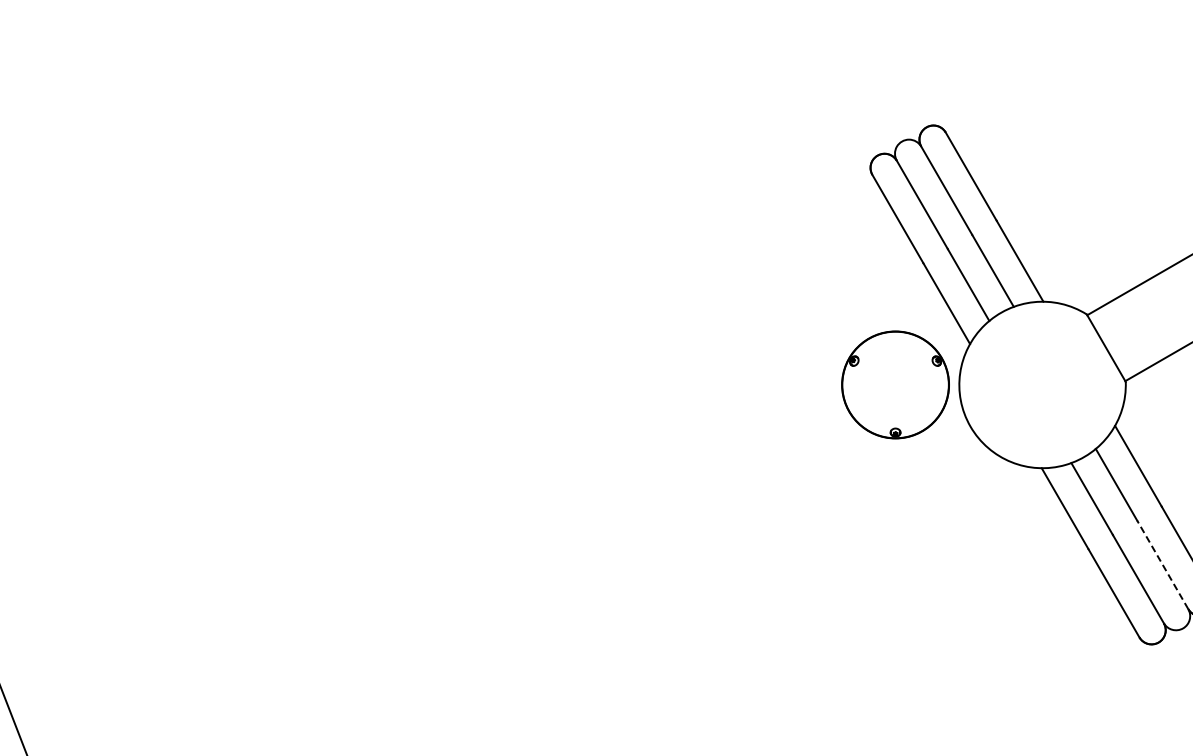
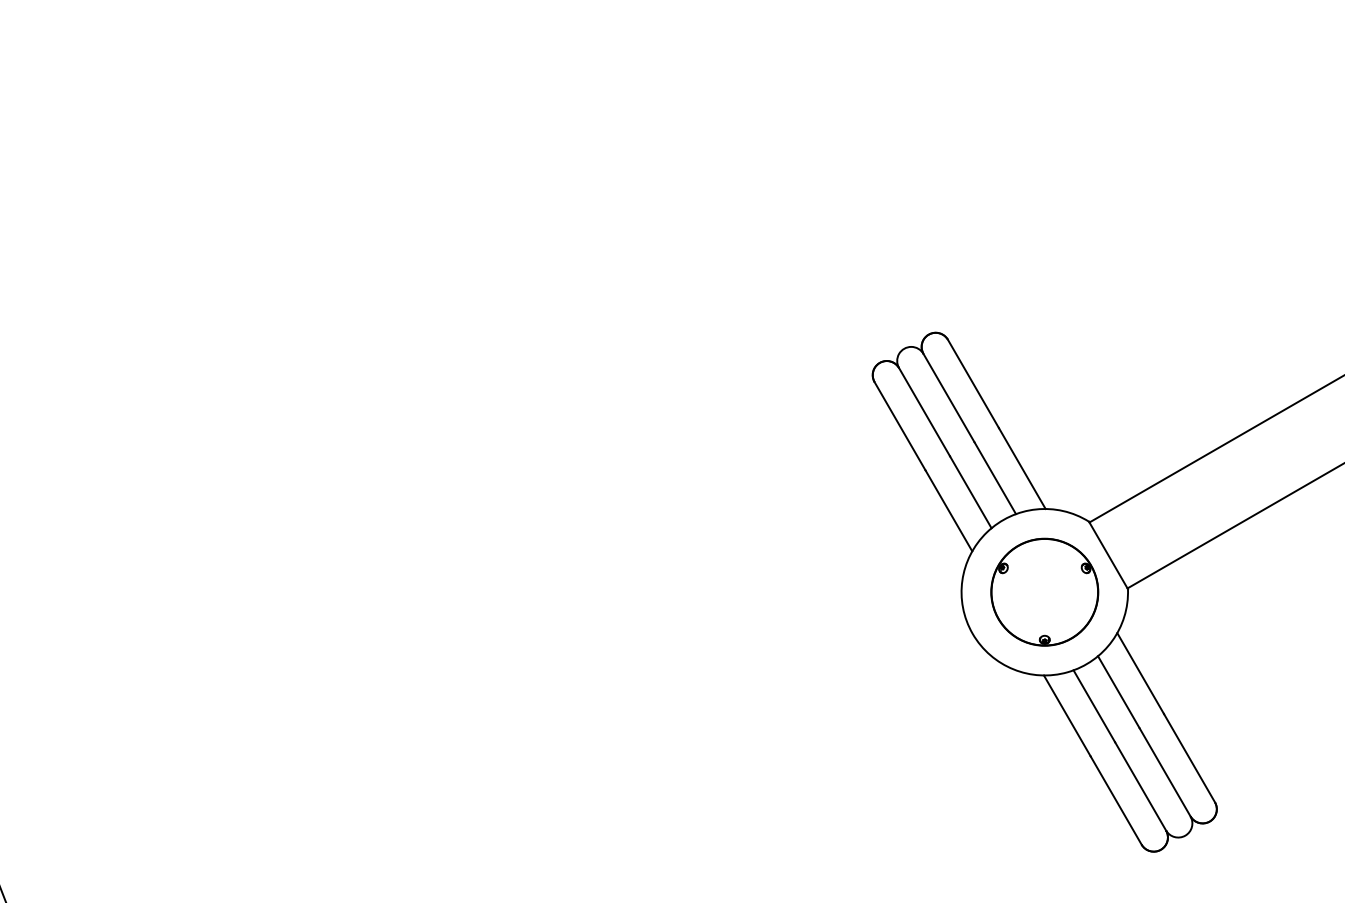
part: (895, 384) -> (1044, 591), moved
line: (1163, 565) -> (1165, 772), dashed -> solid

